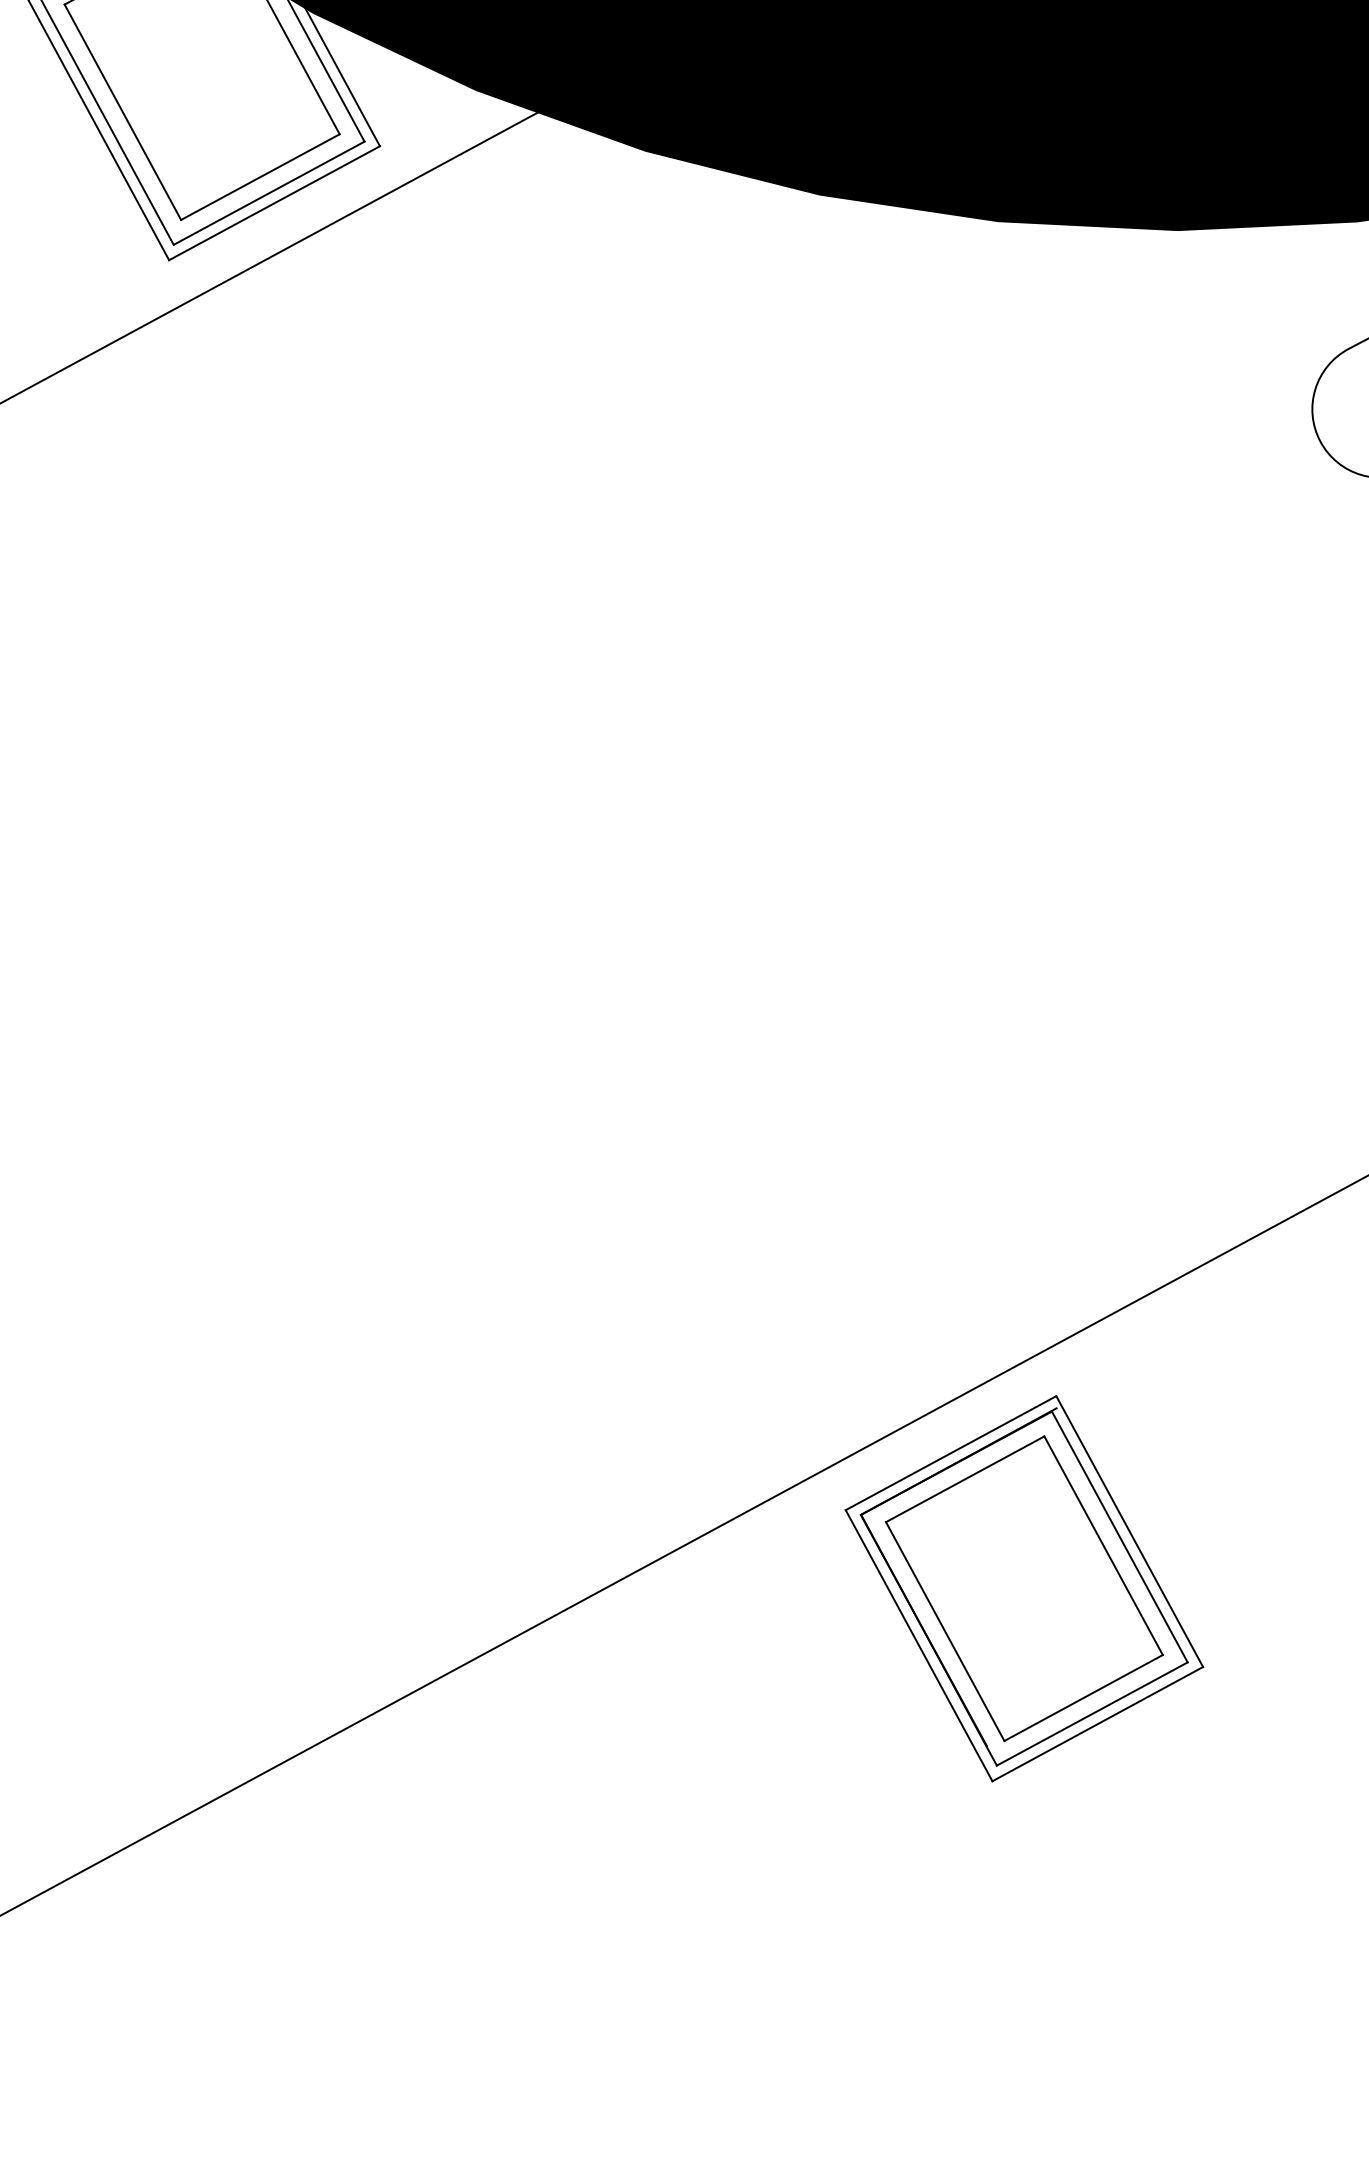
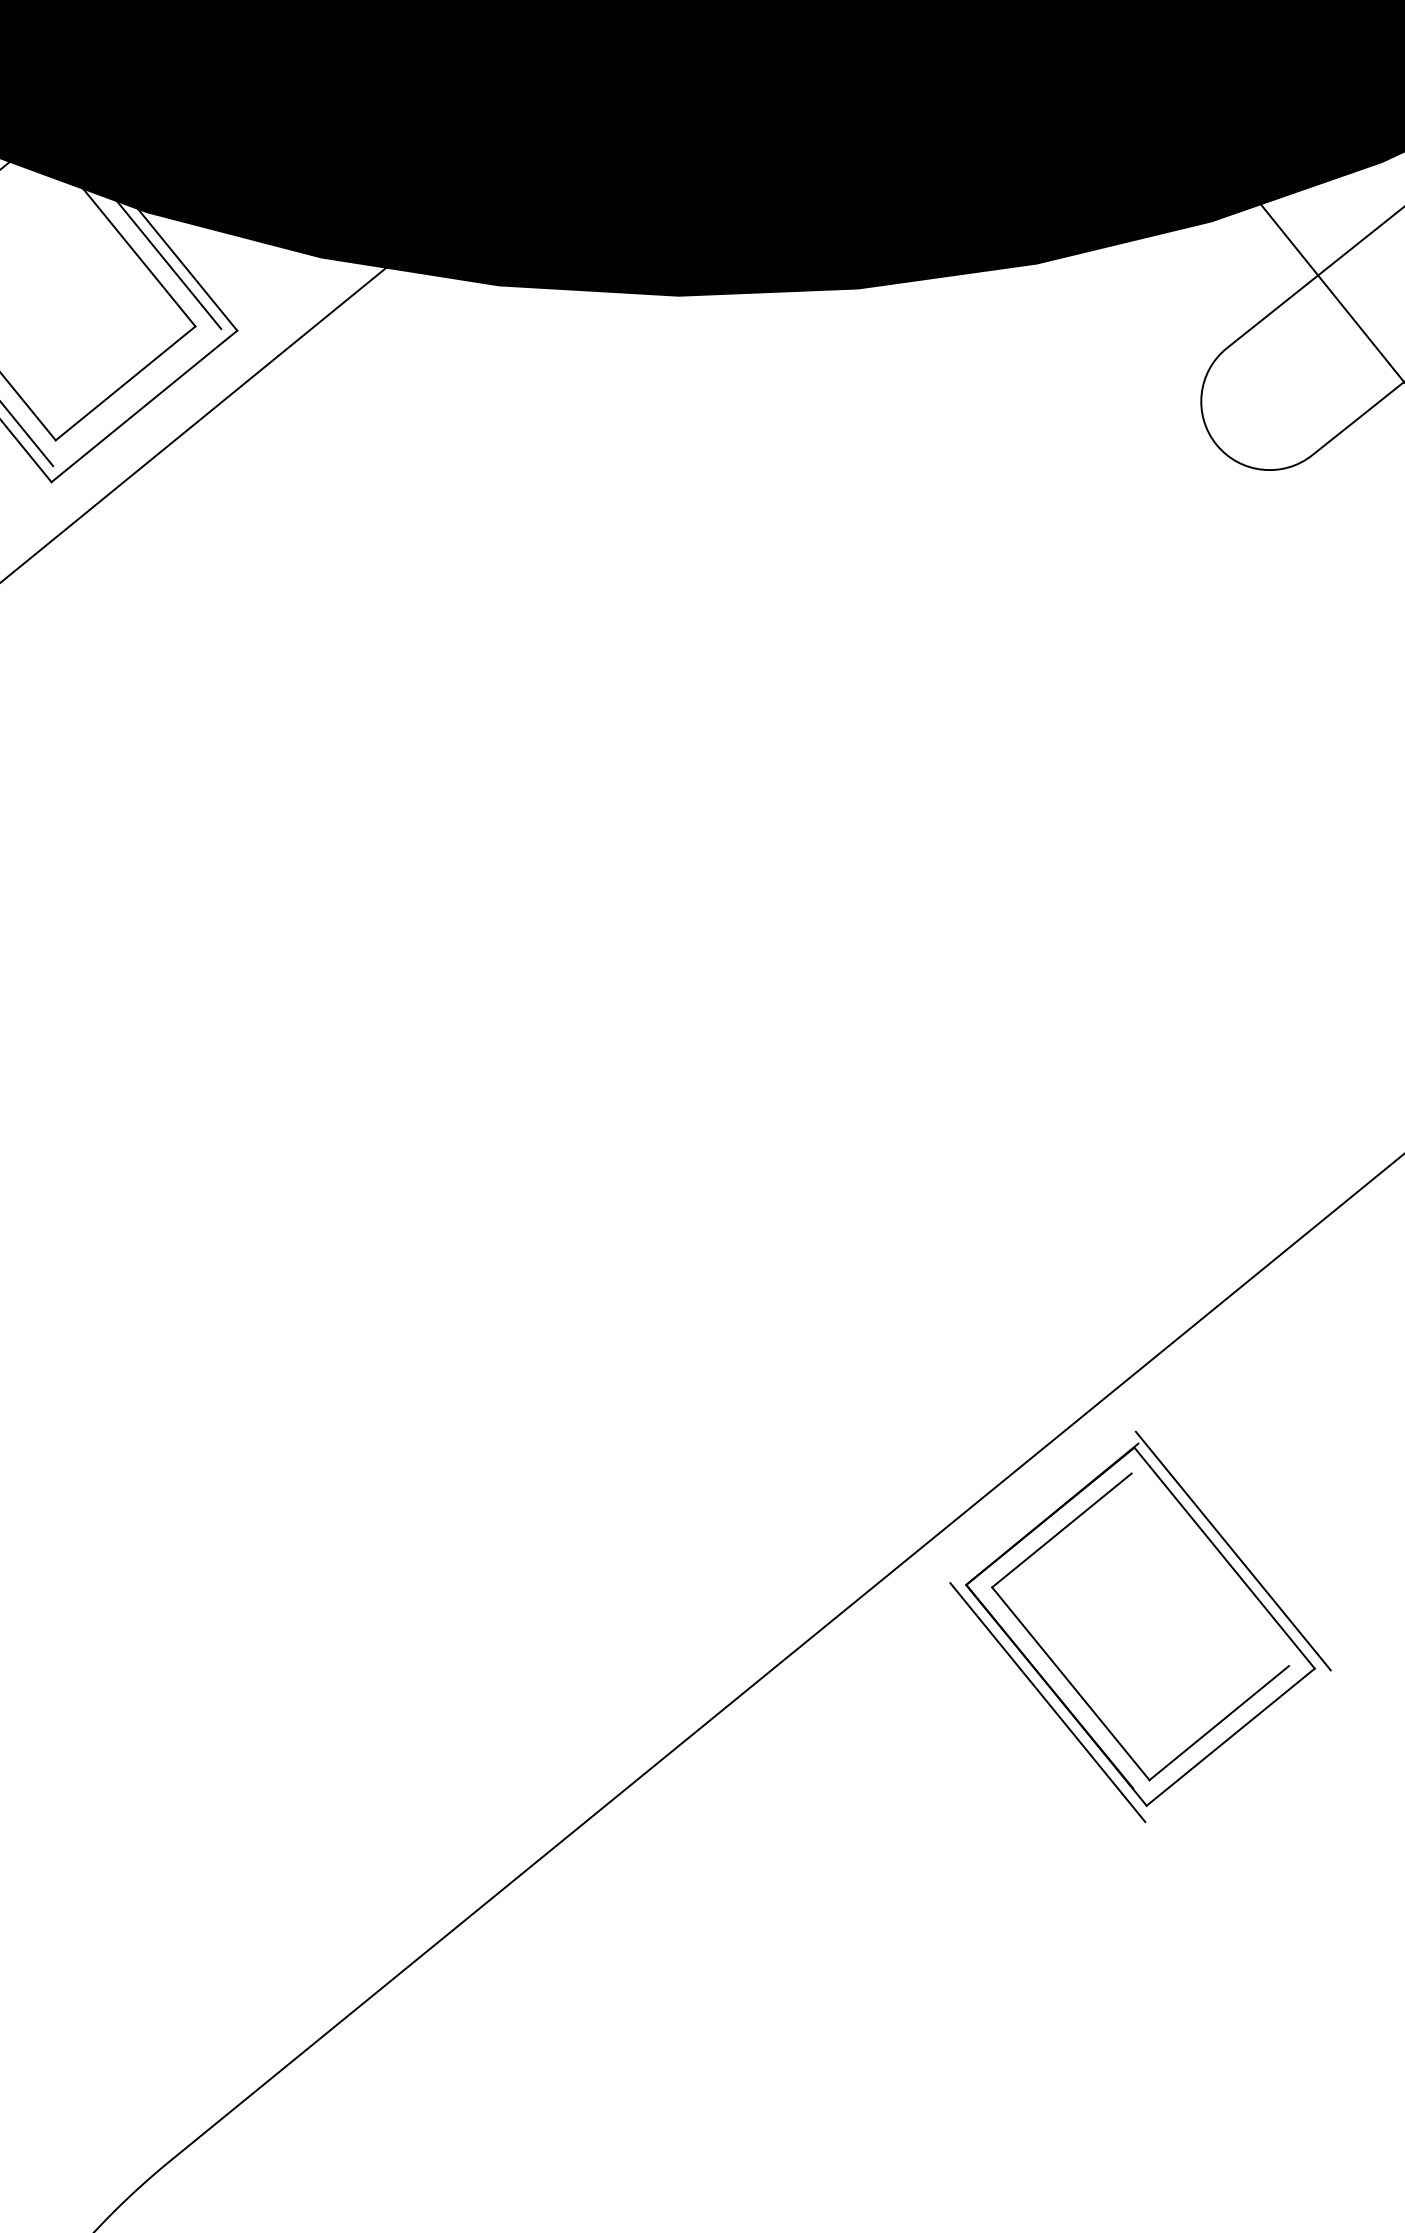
line: (269, 193) -> (137, 397), removed
line: (950, 1453) -> (1042, 1507), removed
line: (1102, 1545) -> (1209, 1569), removed
line: (1097, 1723) -> (1237, 1745), removed

